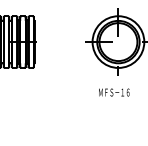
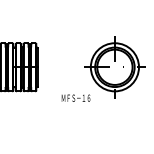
text: (113, 91) -> (75, 97), moved

